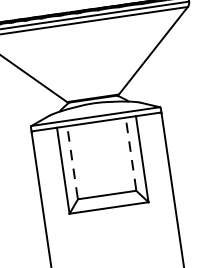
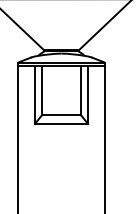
line: (131, 152) -> (81, 89), dashed -> solid
line: (71, 161) -> (41, 89), dashed -> solid

